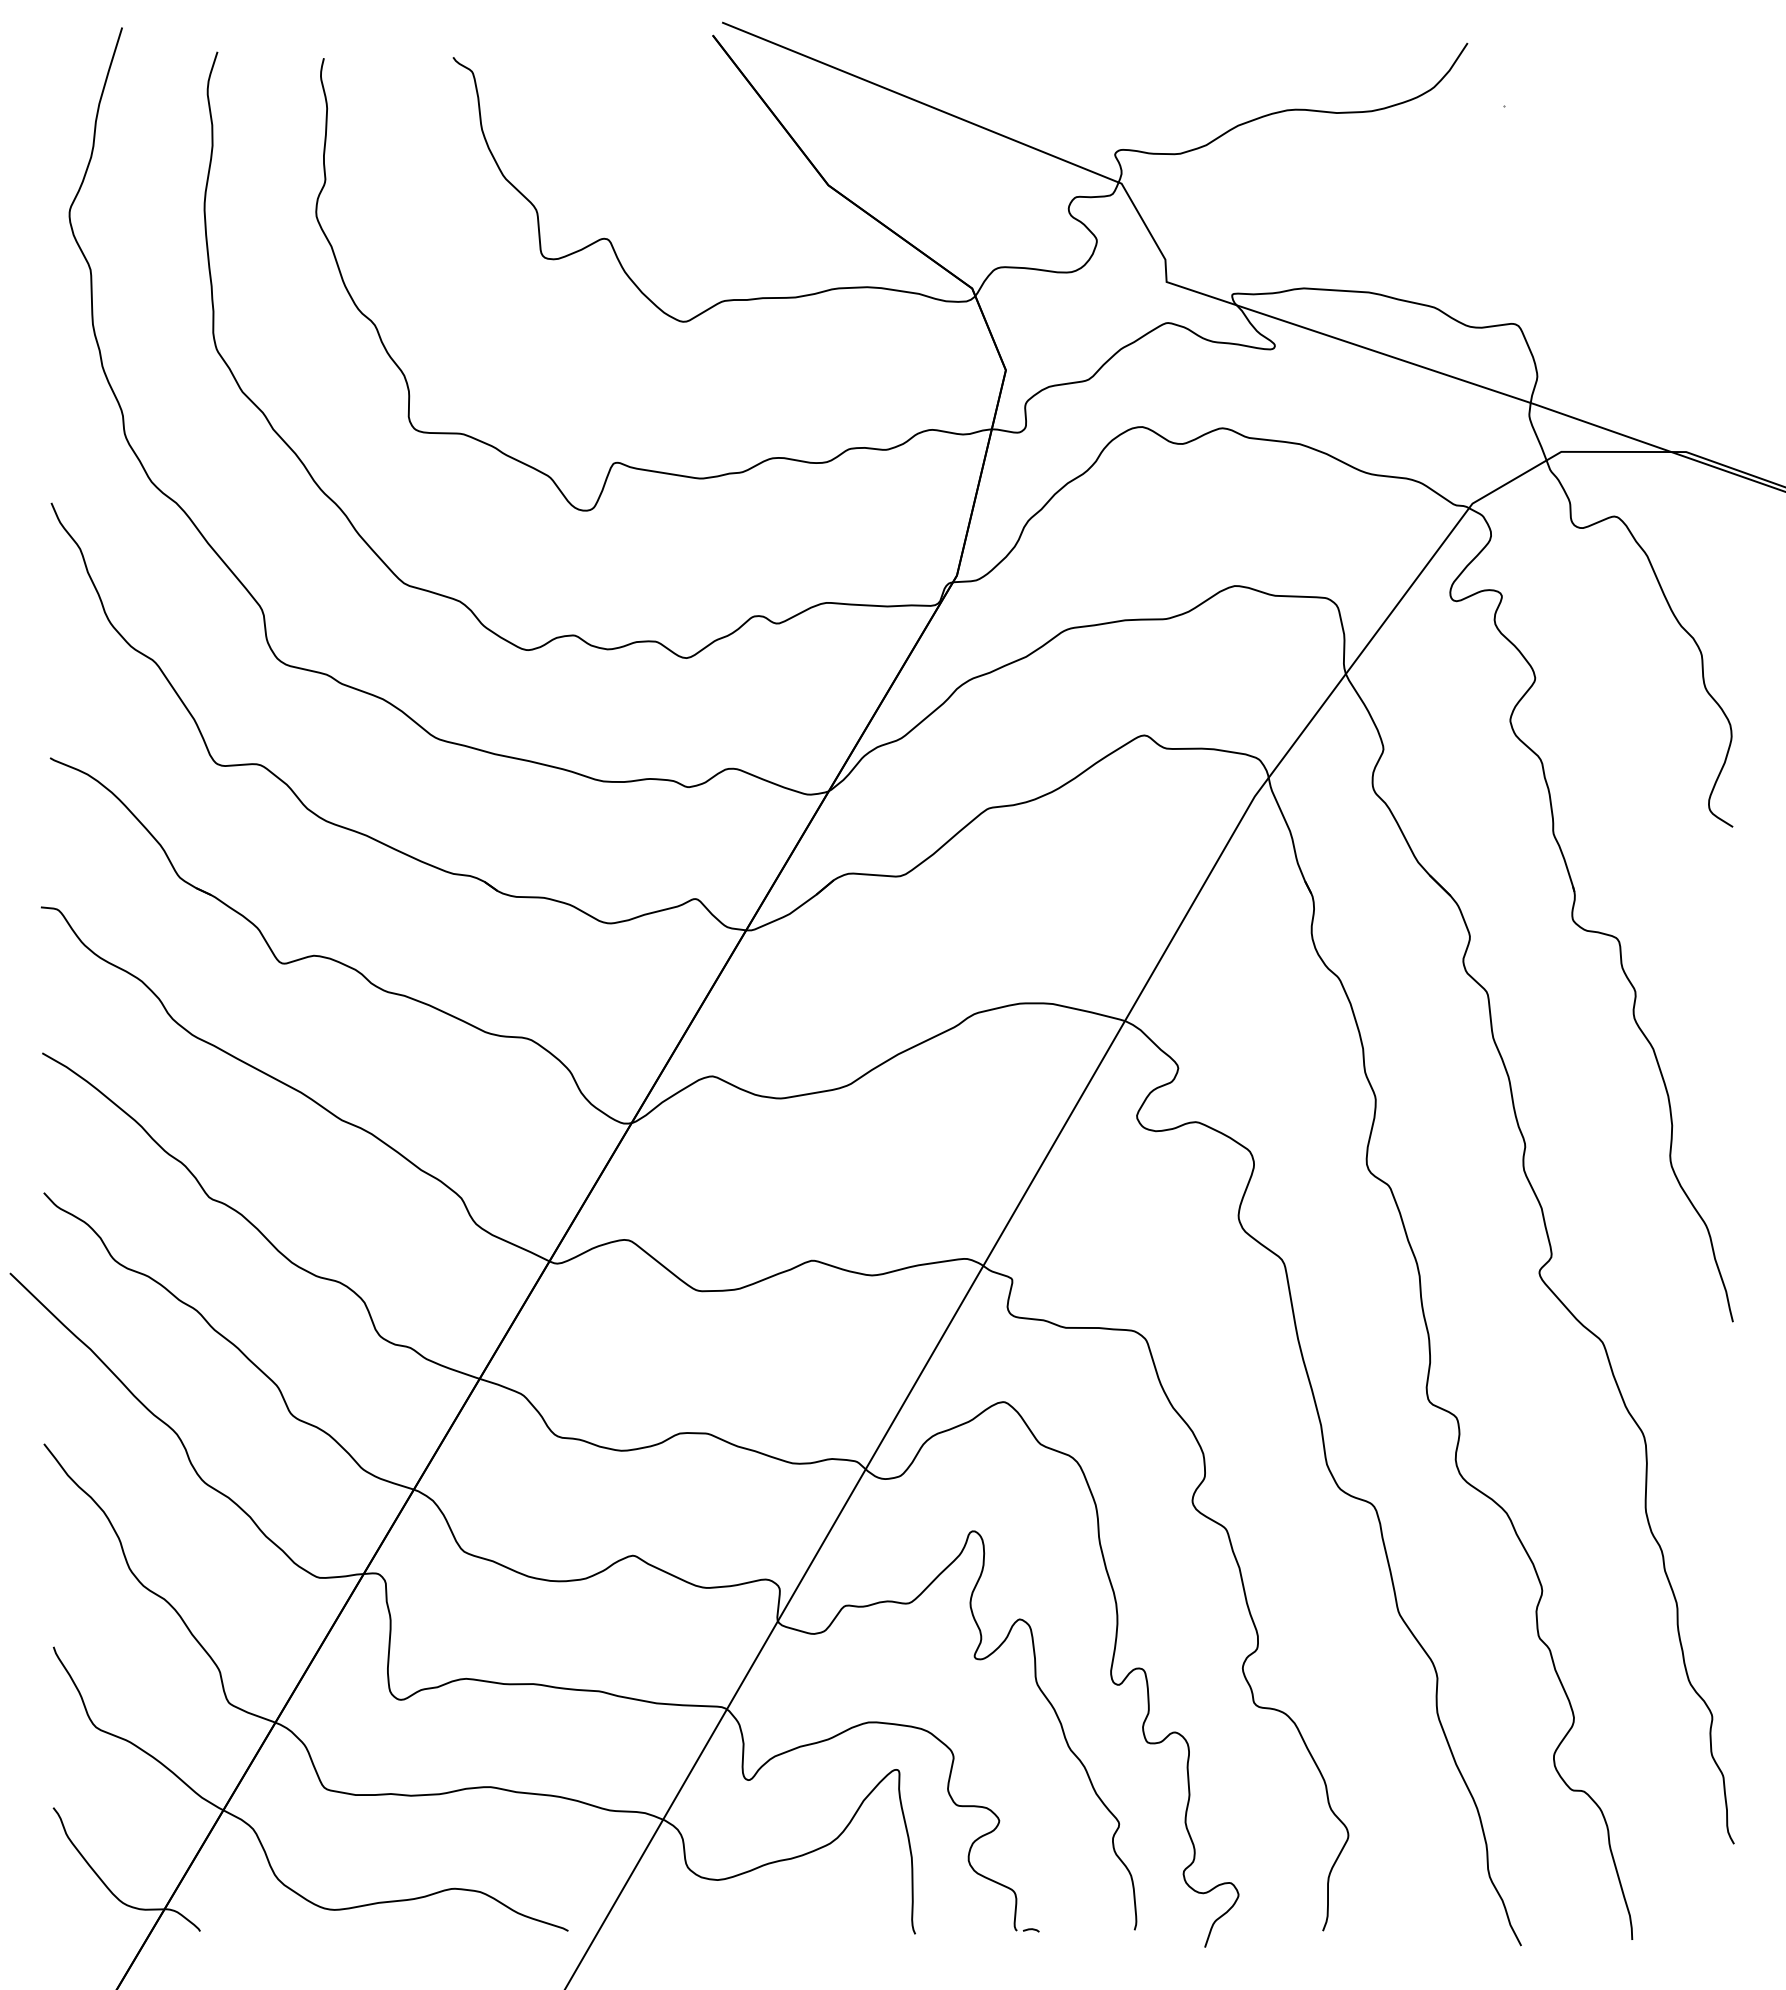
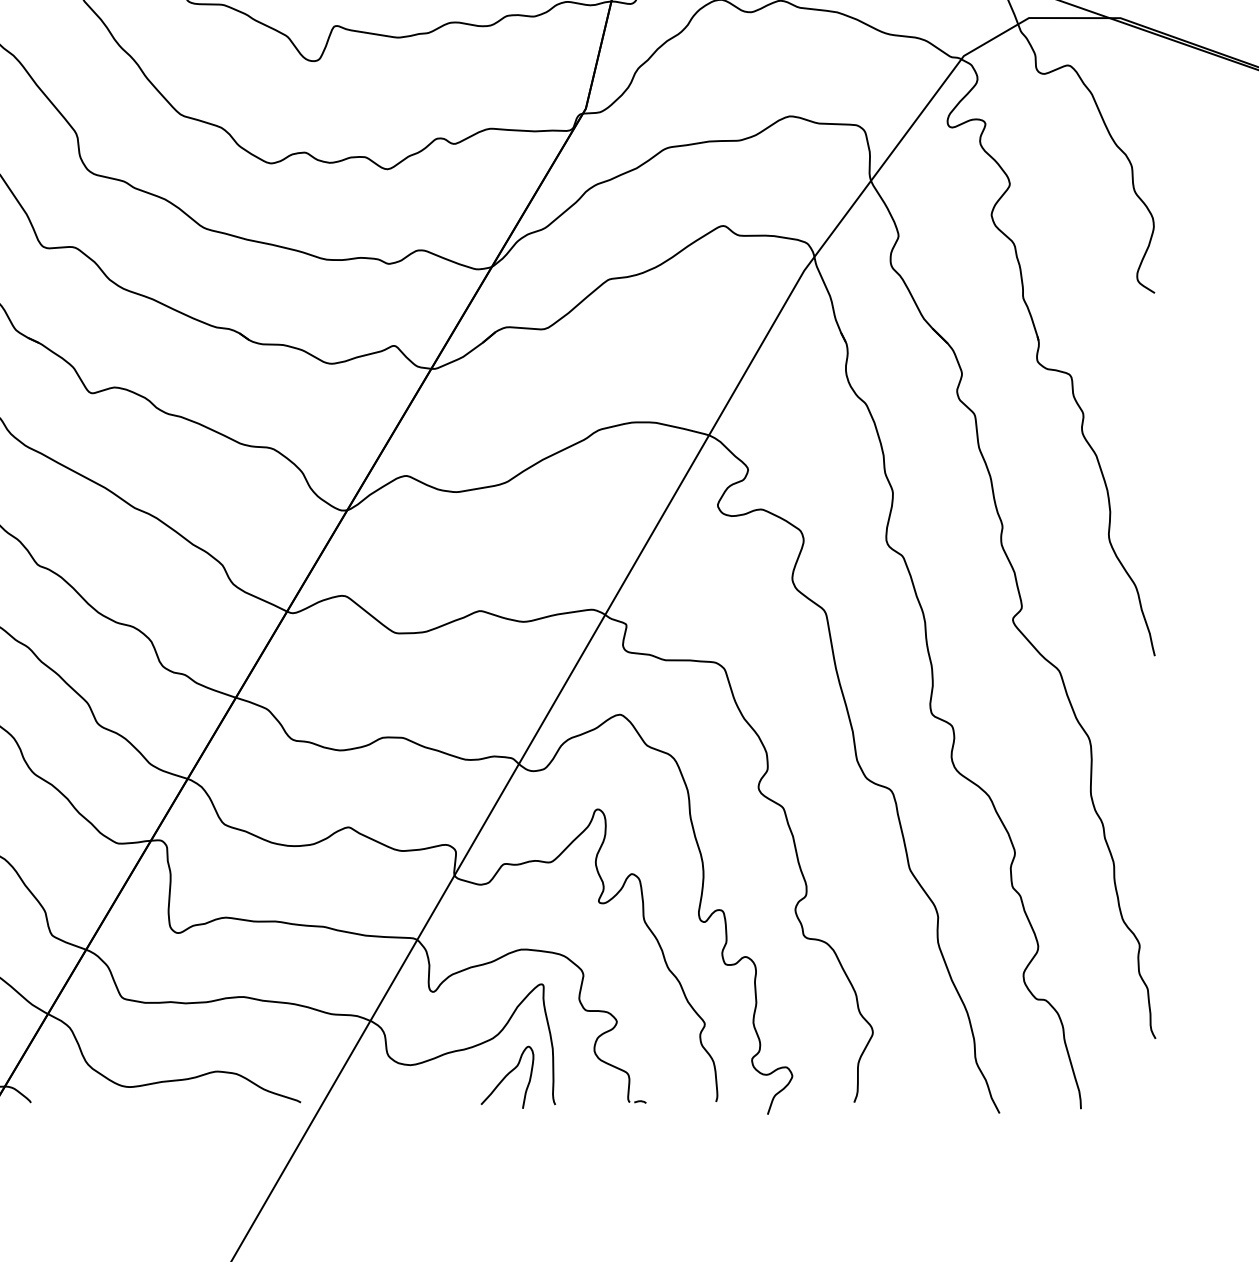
curve: (848, 1895) -> (506, 1076), added

